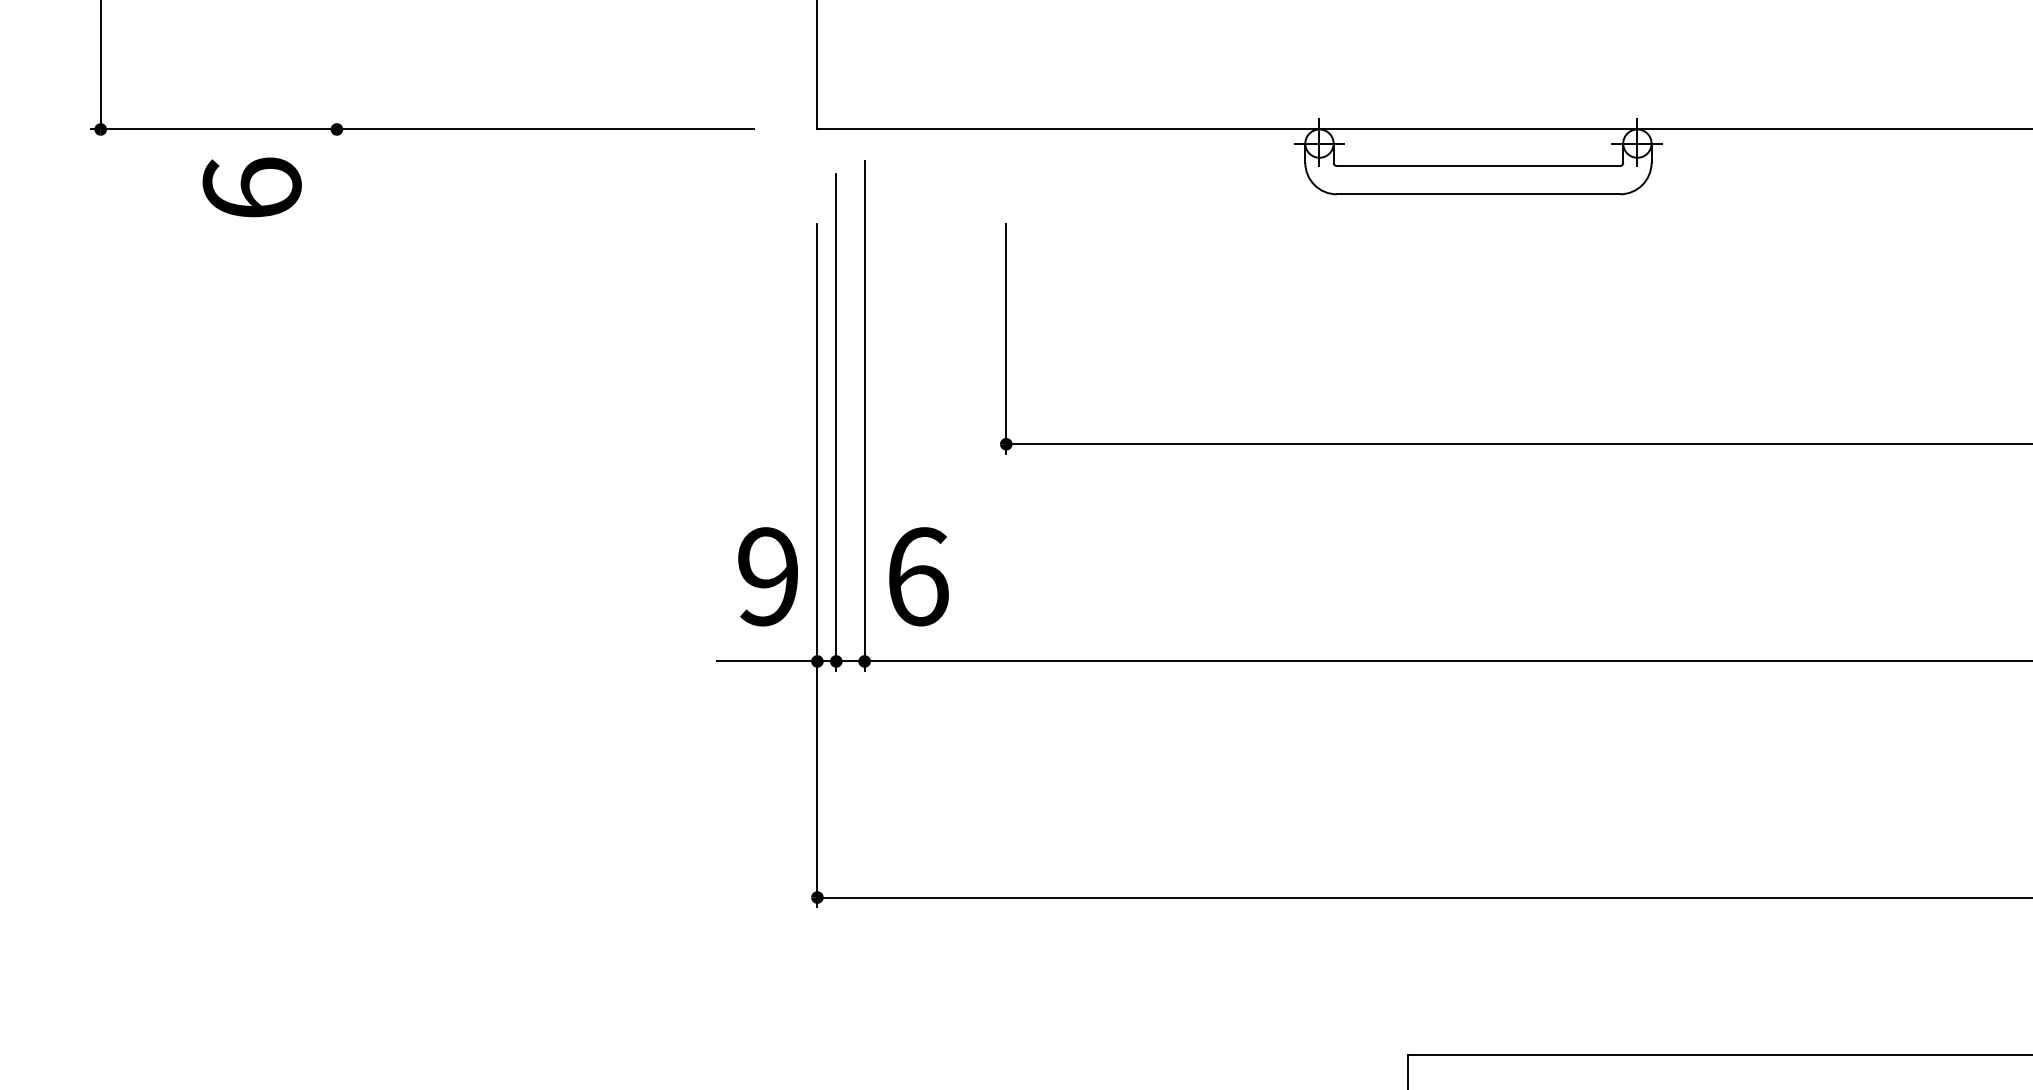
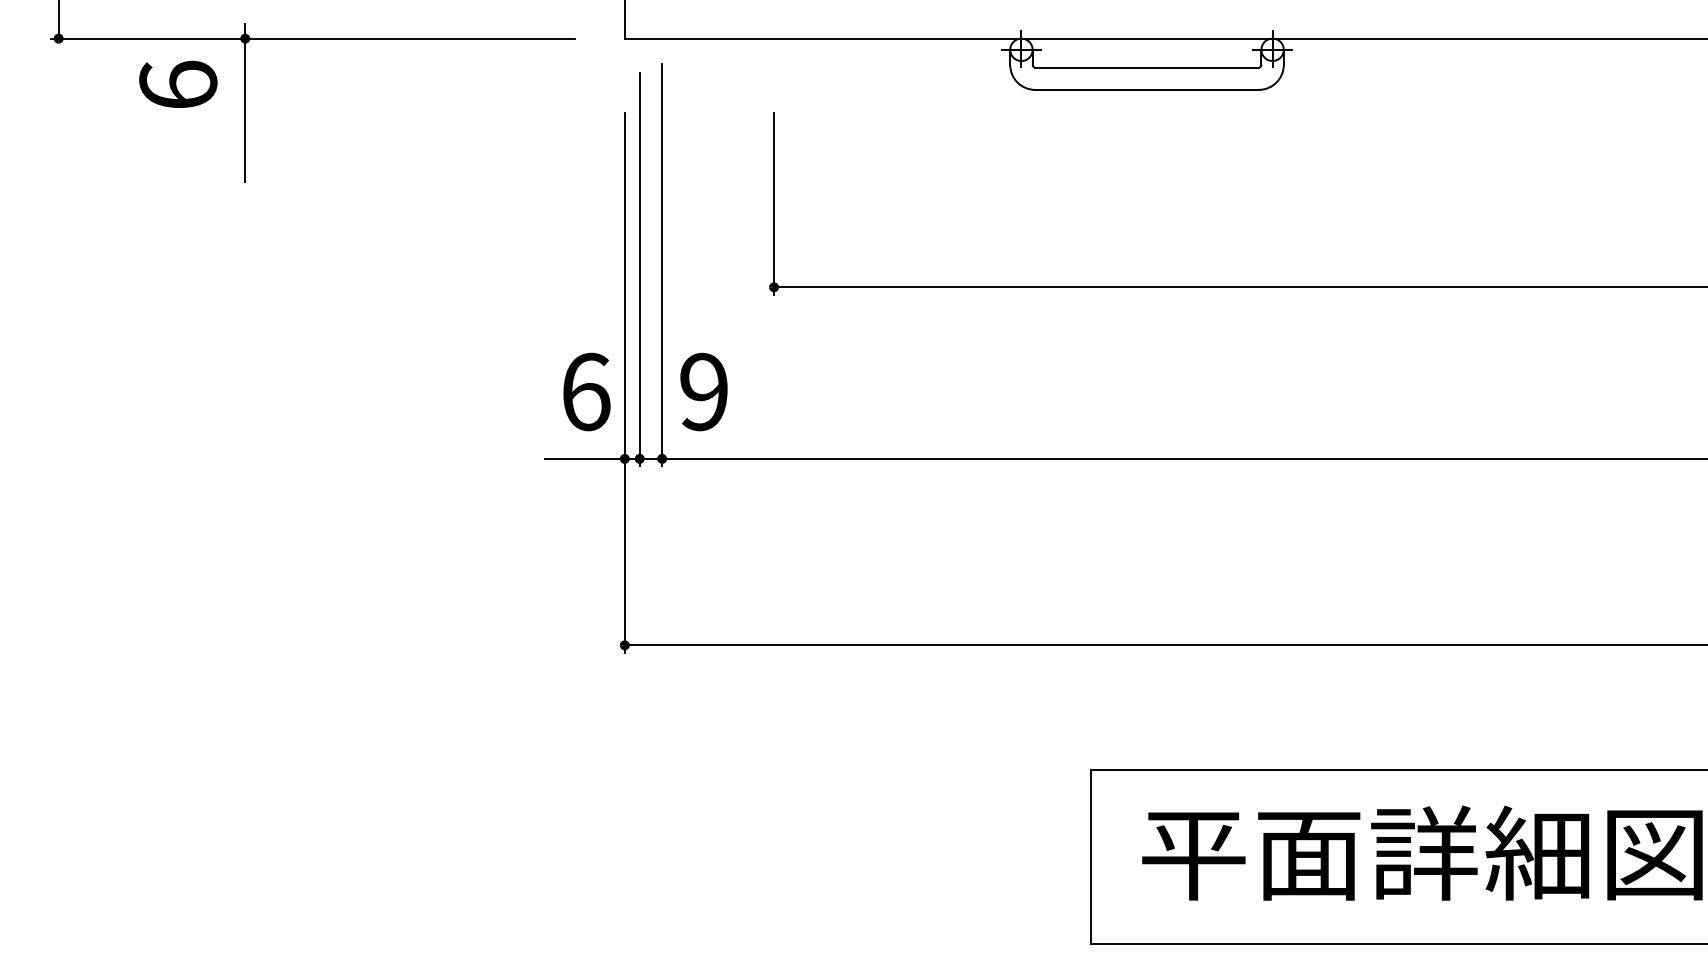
line: (337, 210) -> (245, 102), added
text: (768, 576) -> (586, 391), 9 -> 6
text: (918, 576) -> (704, 391), 6 -> 9

